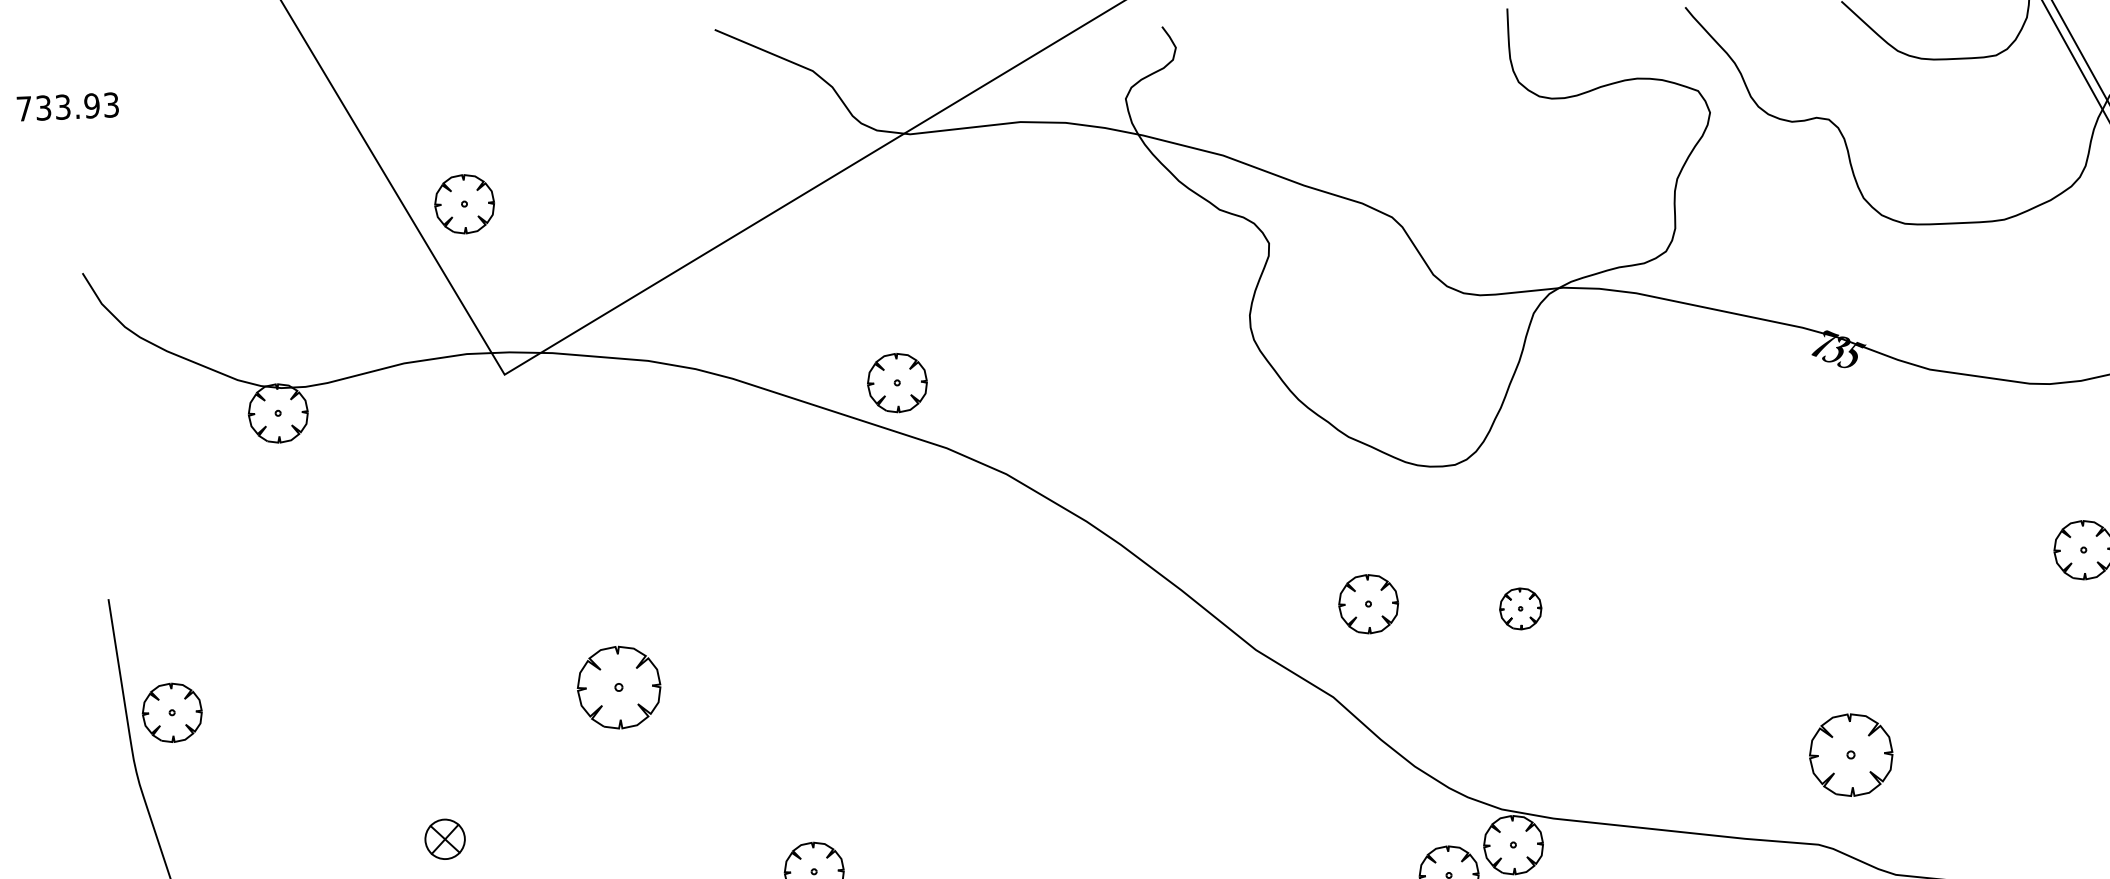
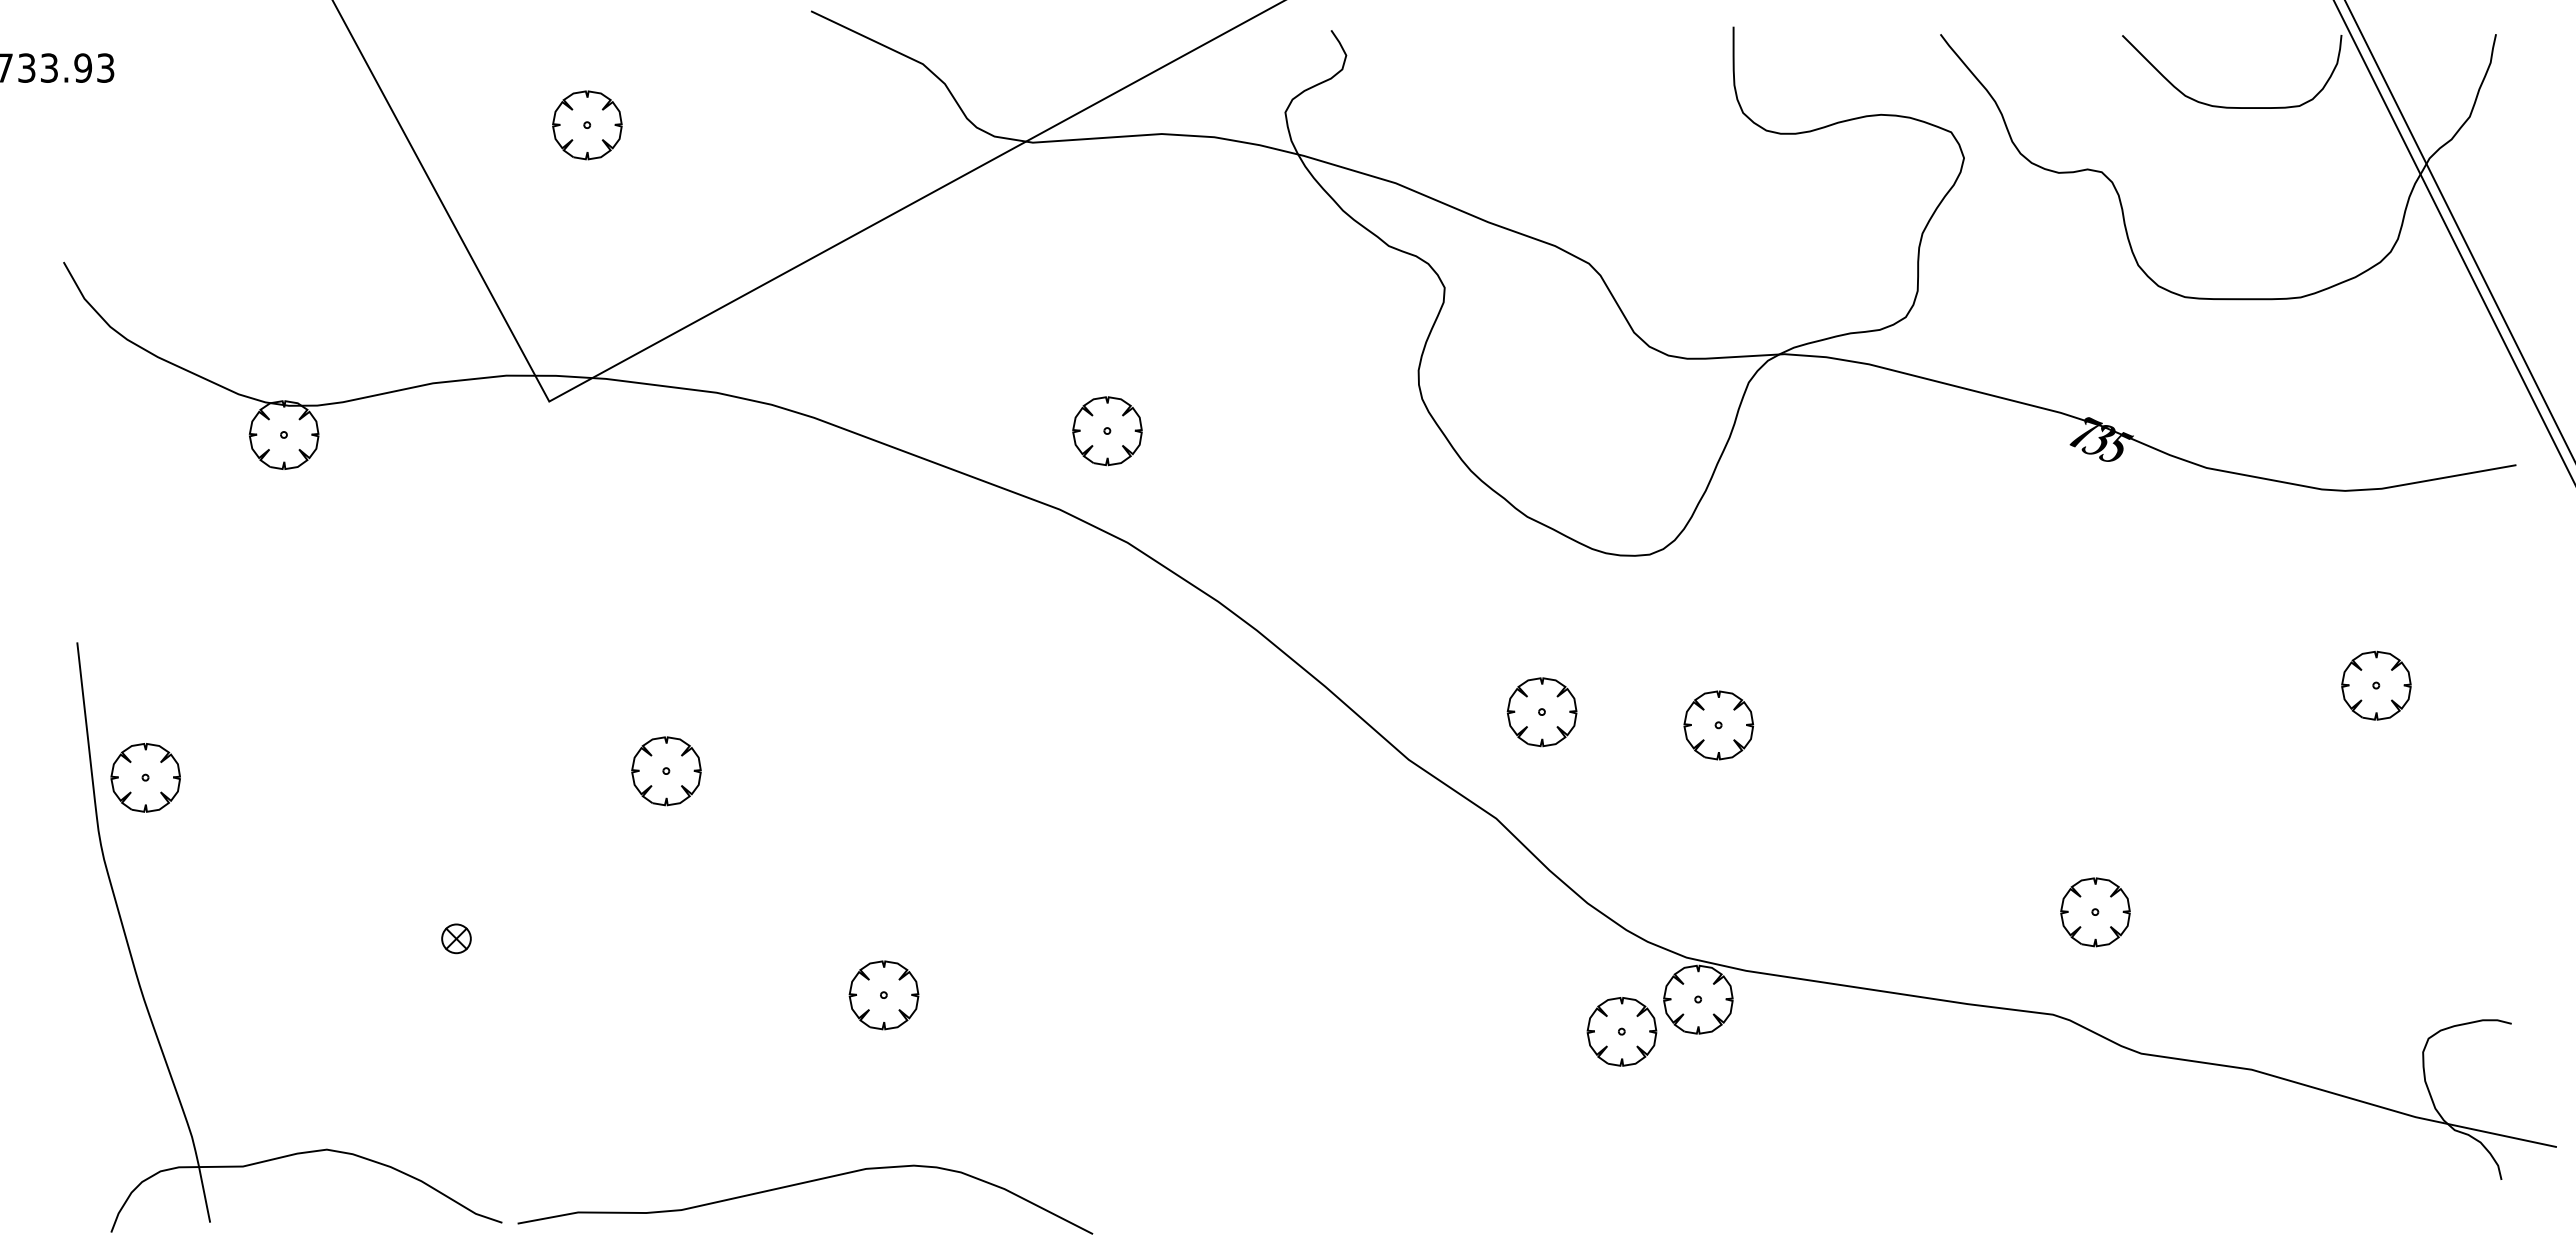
part: (464, 204) -> (587, 125), moved
part: (897, 383) -> (1107, 431), moved
part: (1520, 608) -> (1718, 725), size x1.43
part: (619, 687) -> (666, 771), size x0.71
part: (1851, 755) -> (2095, 912), size x0.71
part: (445, 839) -> (456, 938), size x0.62

